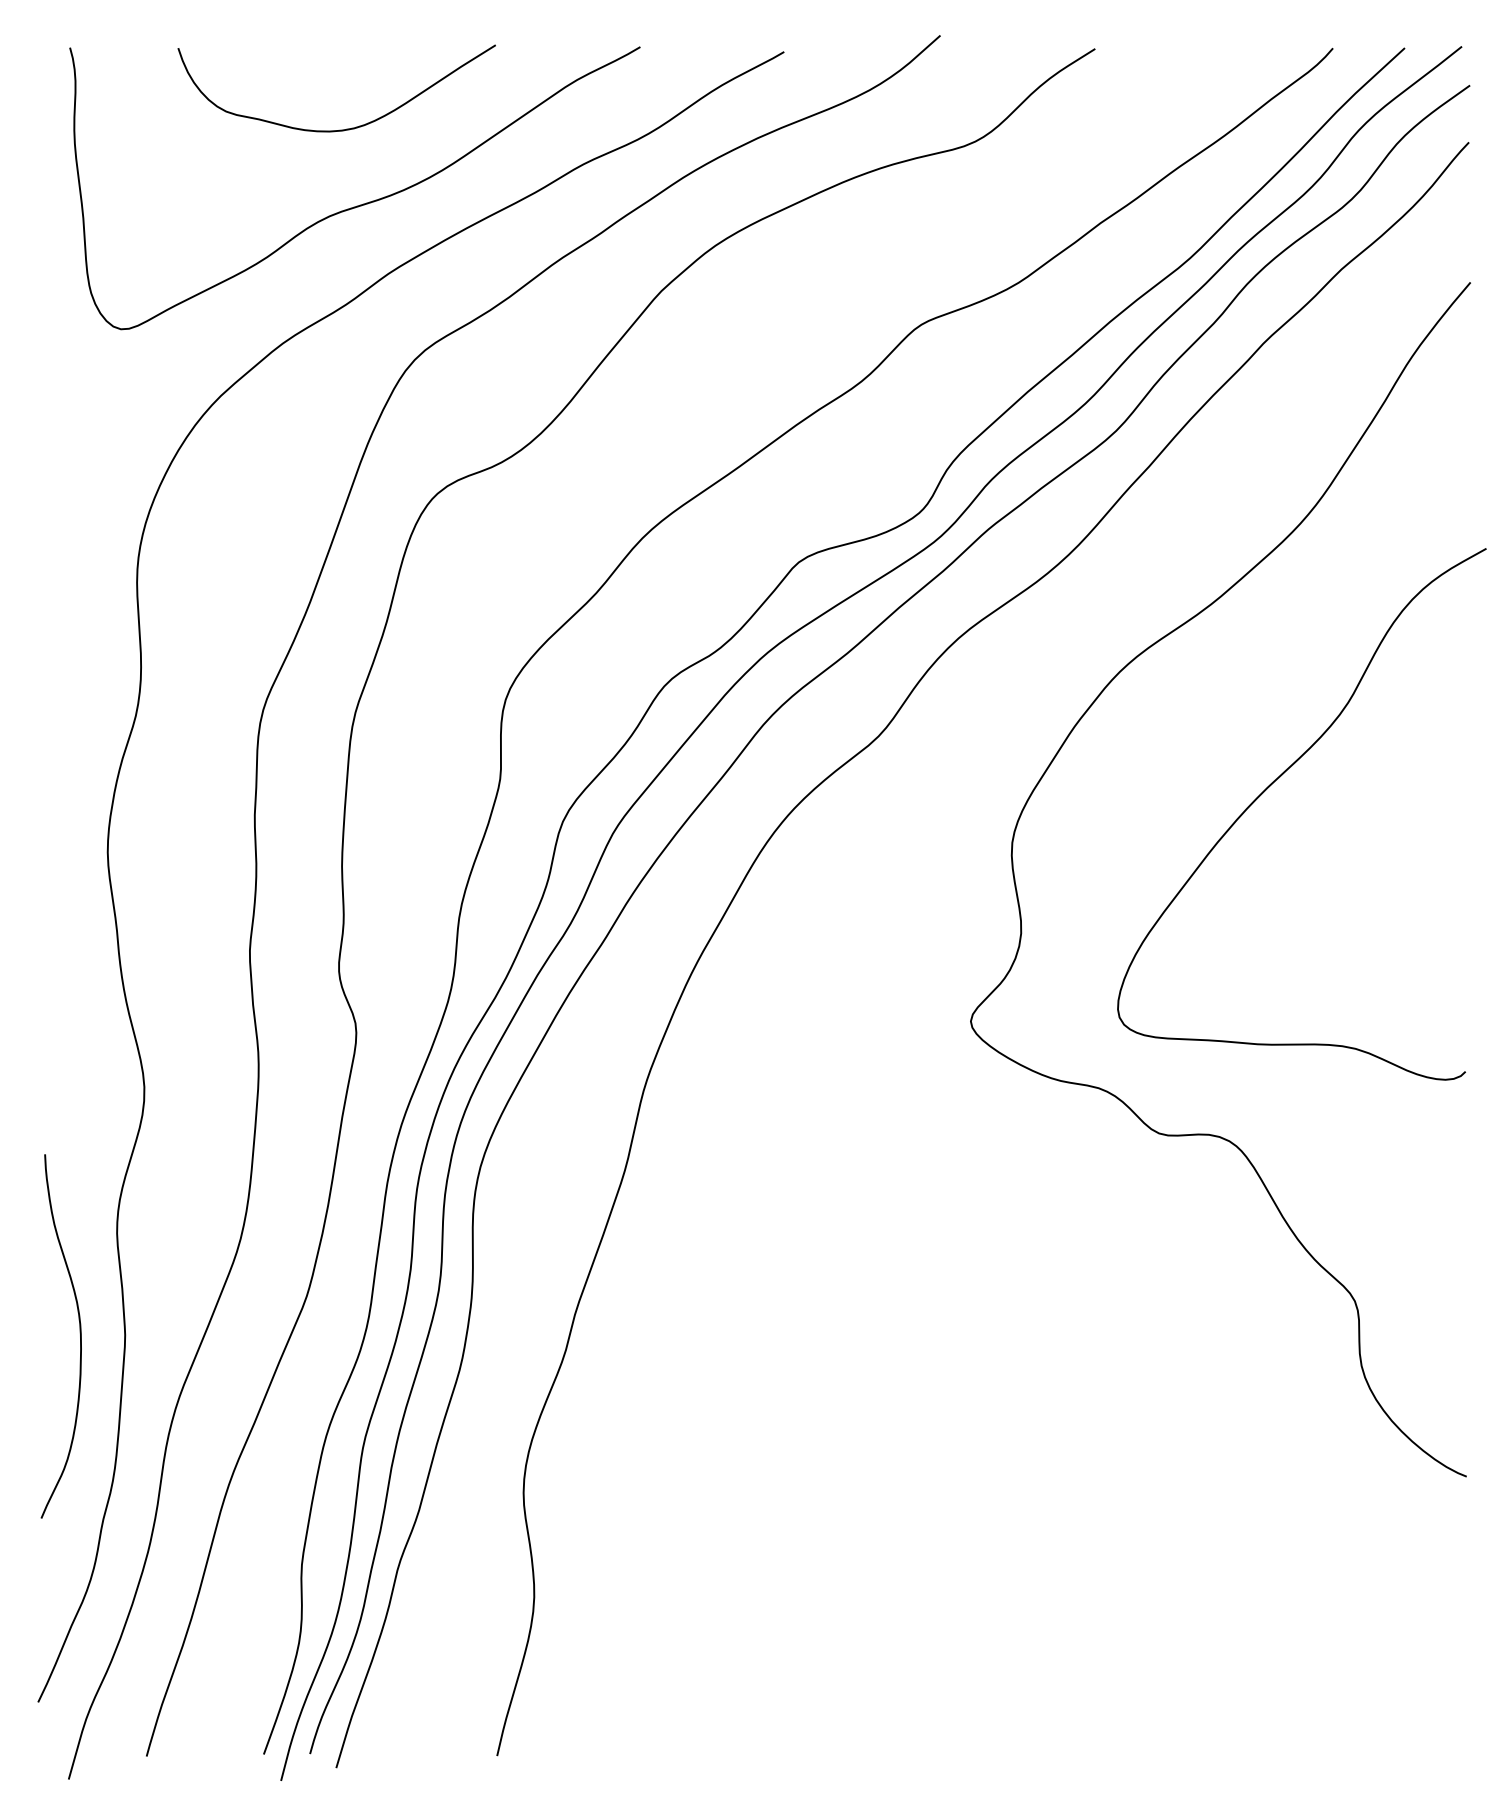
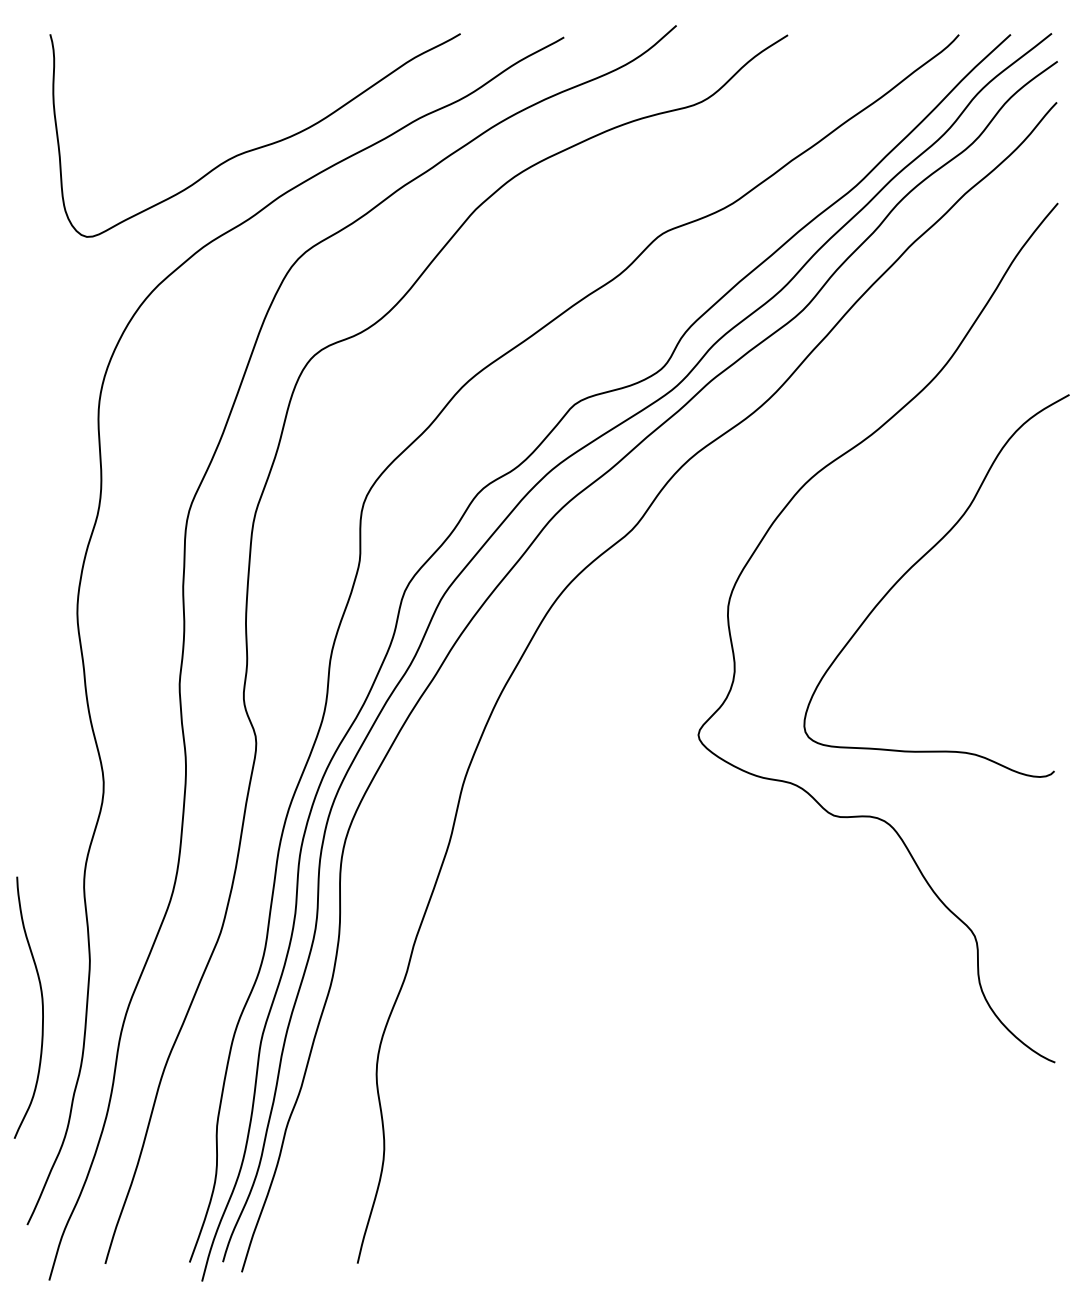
curve: (339, 129) -> (244, 93), removed
curve: (79, 1333) -> (41, 1005), moved

